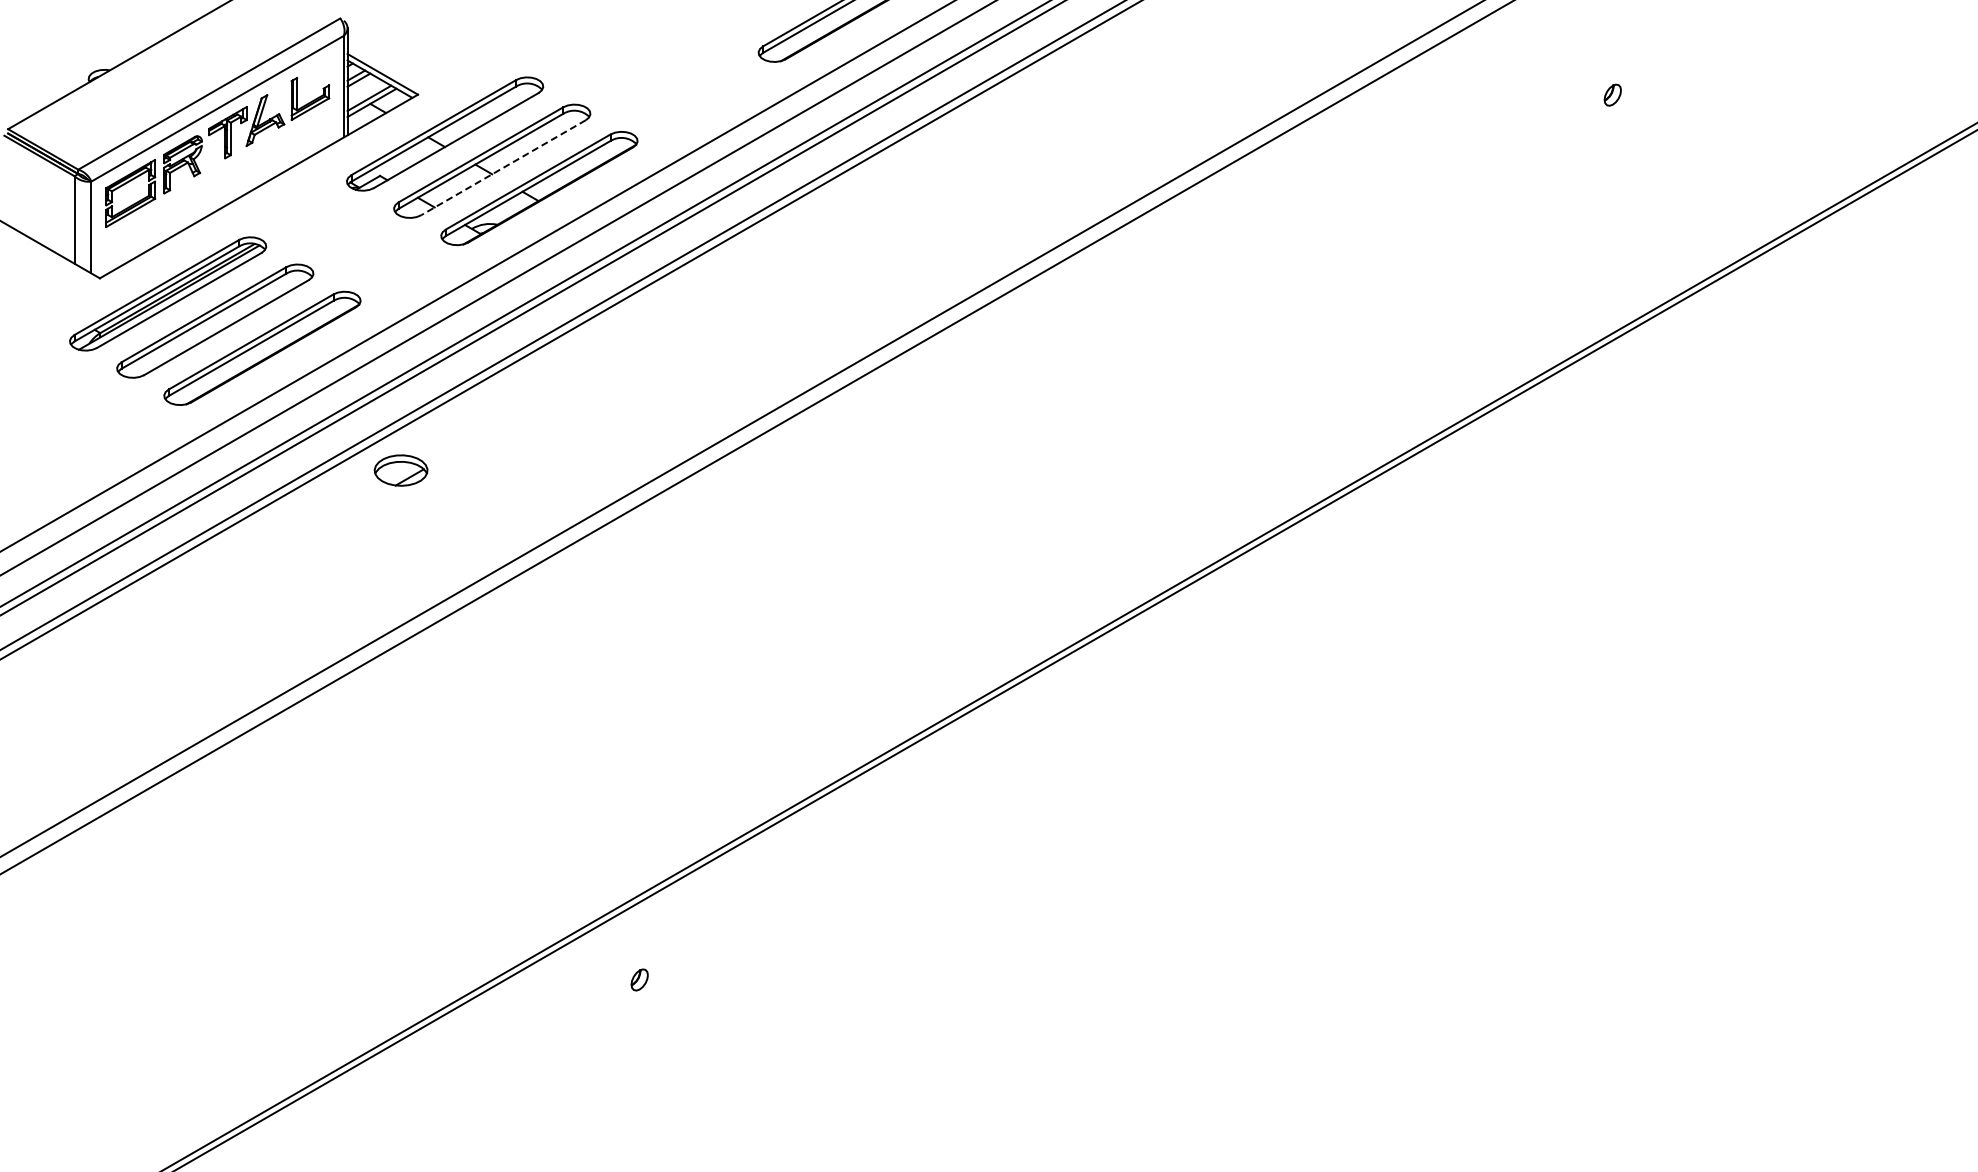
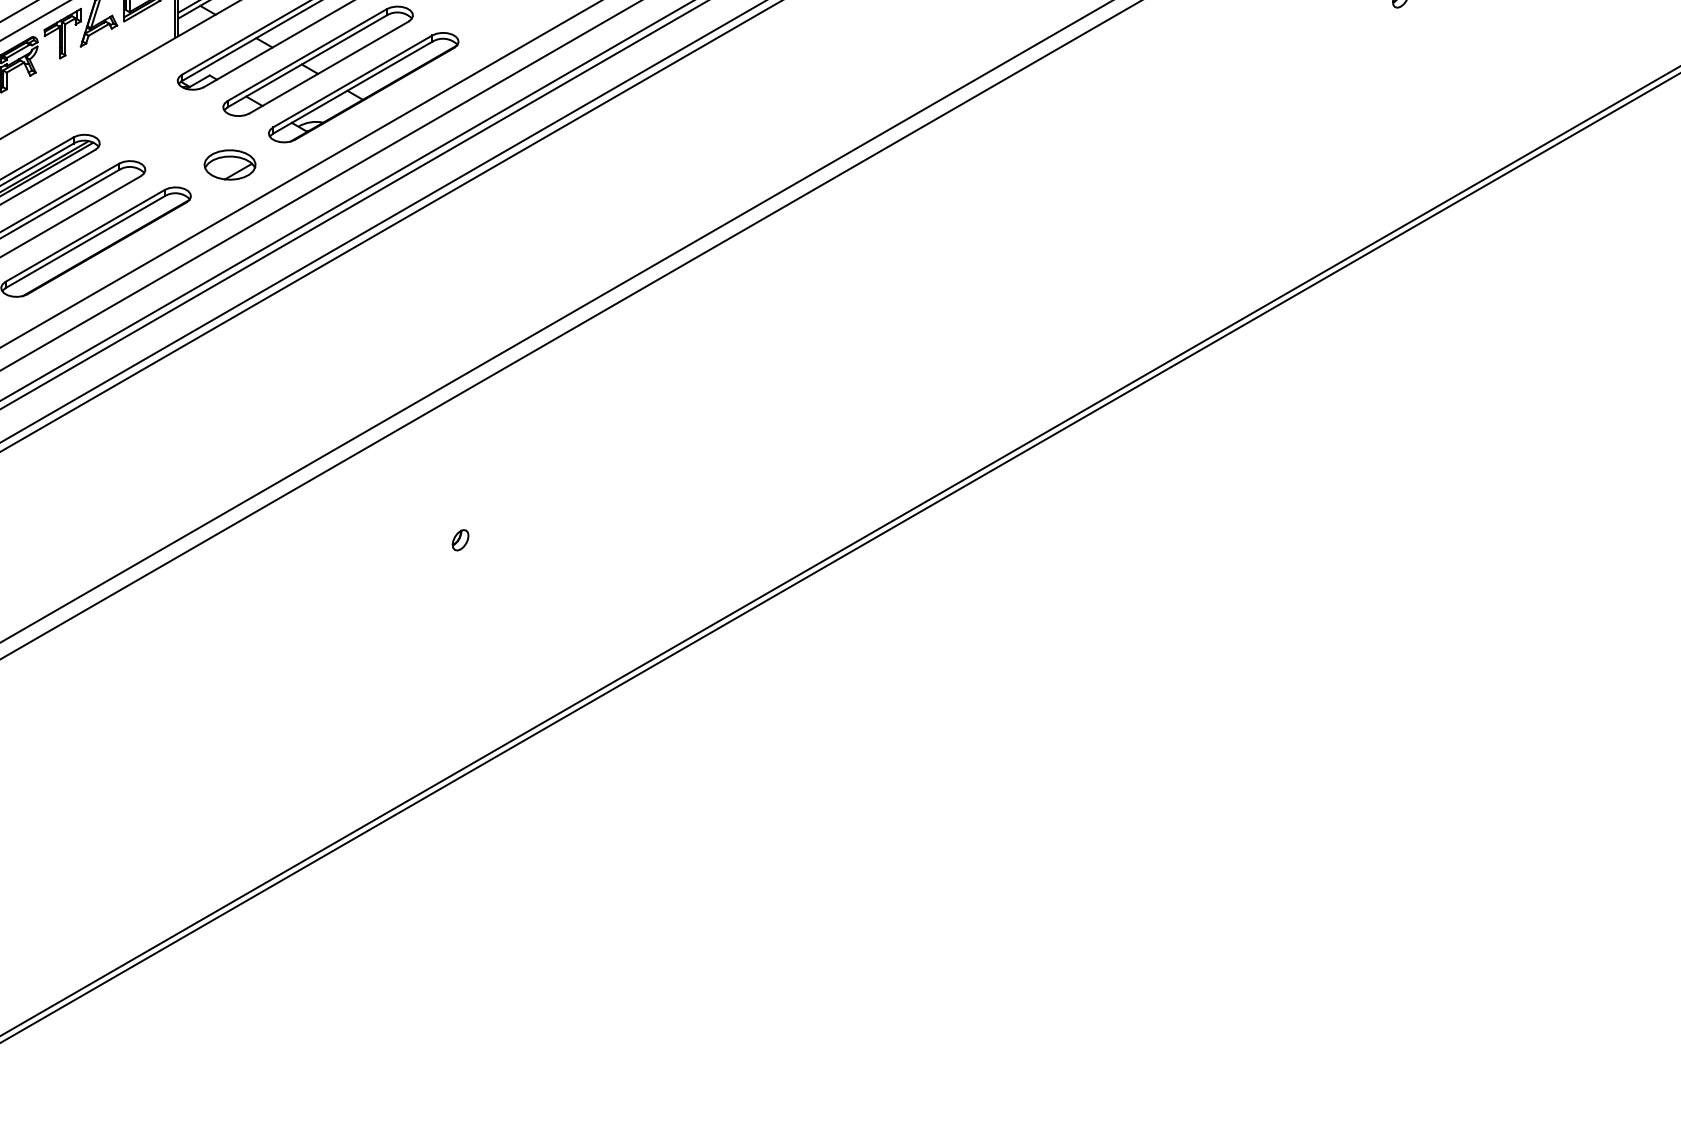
line: (503, 168) -> (329, 68), dashed -> solid
part: (400, 470) -> (229, 164), moved
part: (639, 979) -> (460, 539), moved

